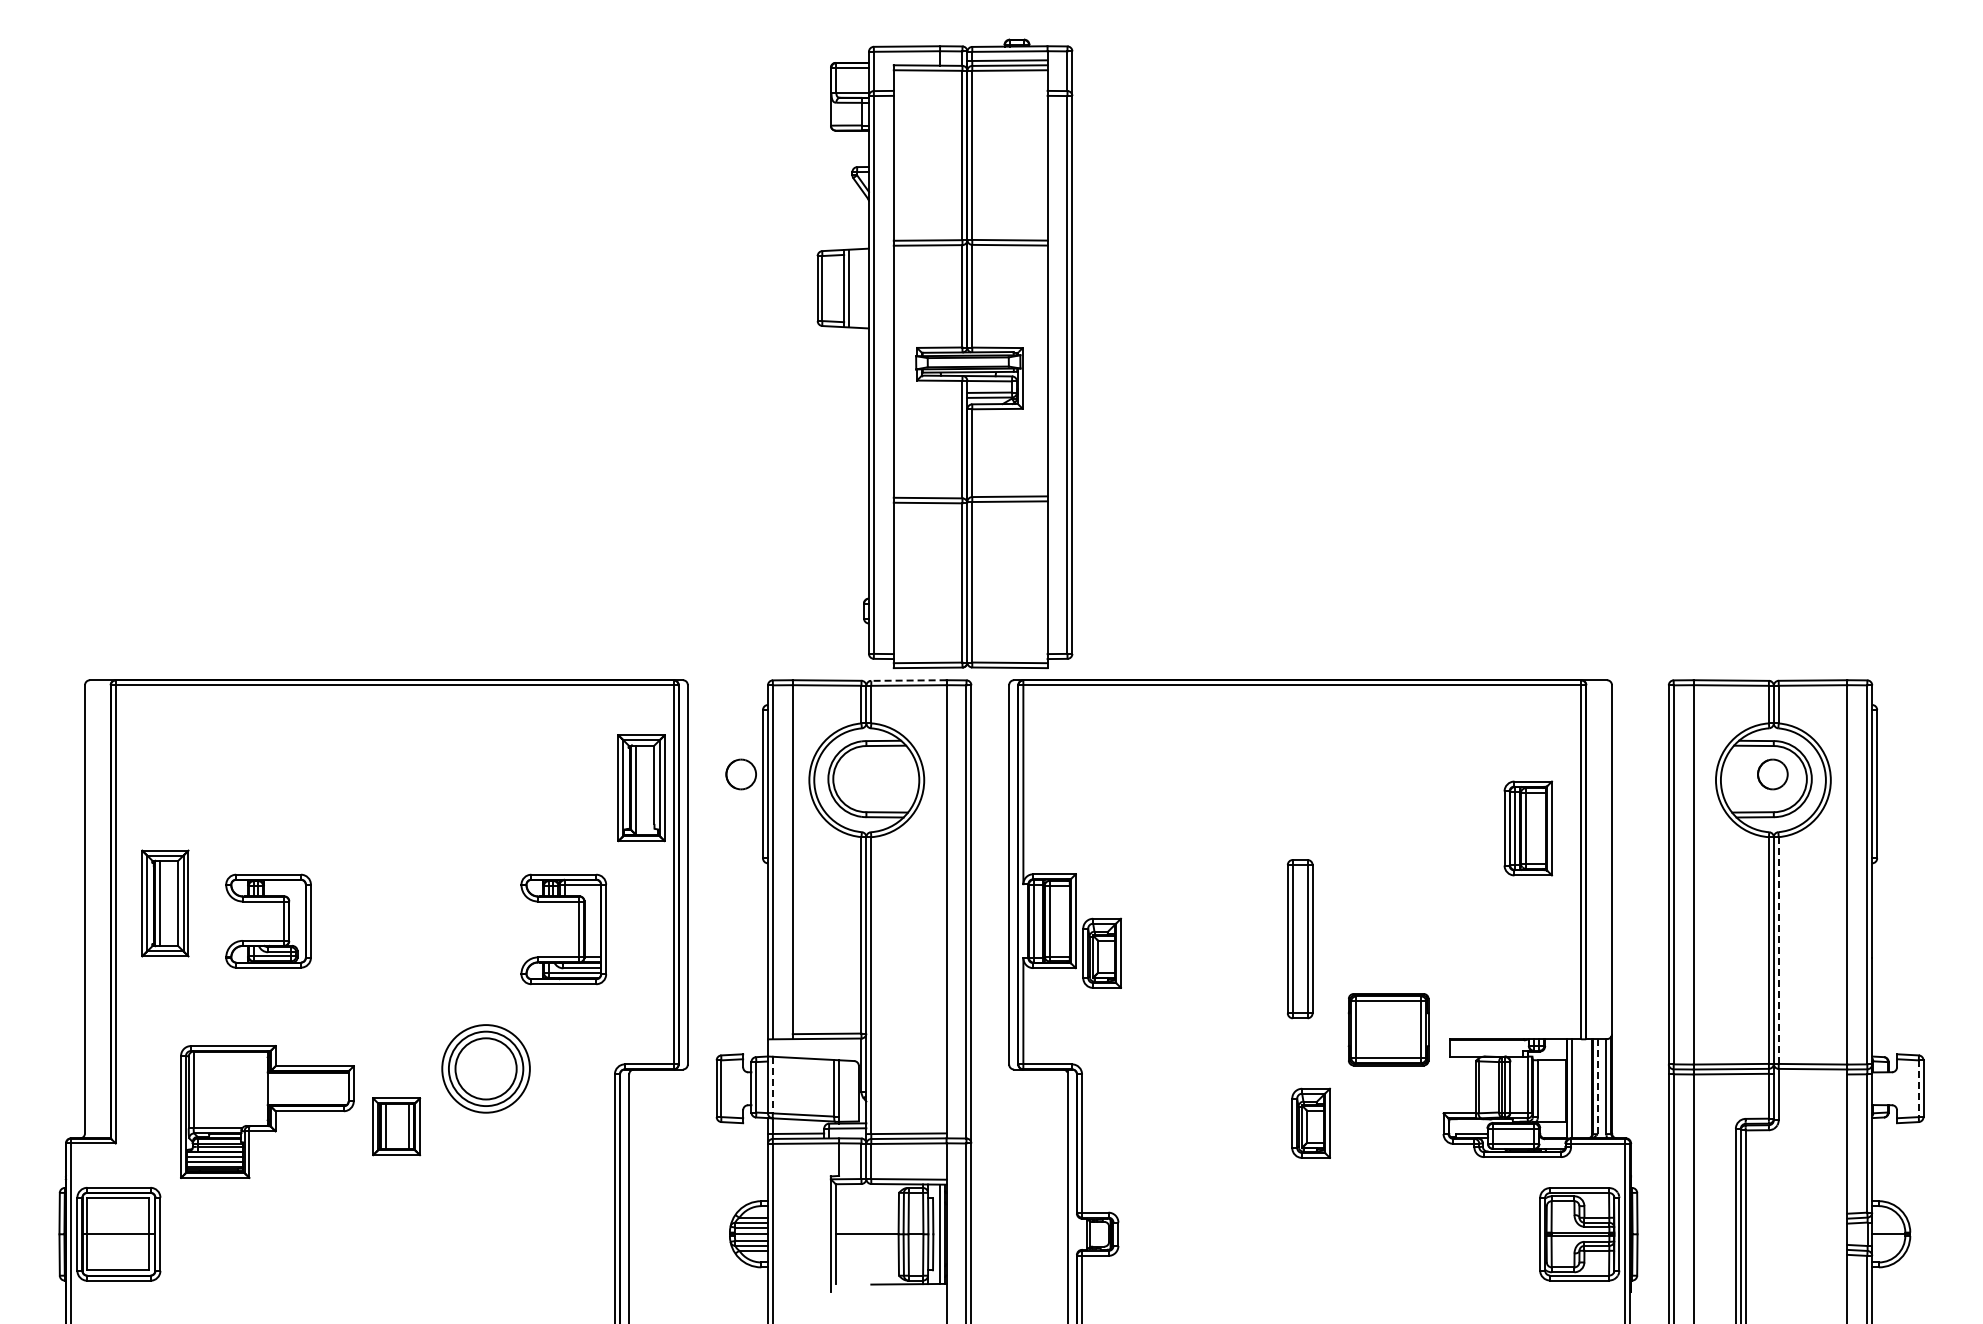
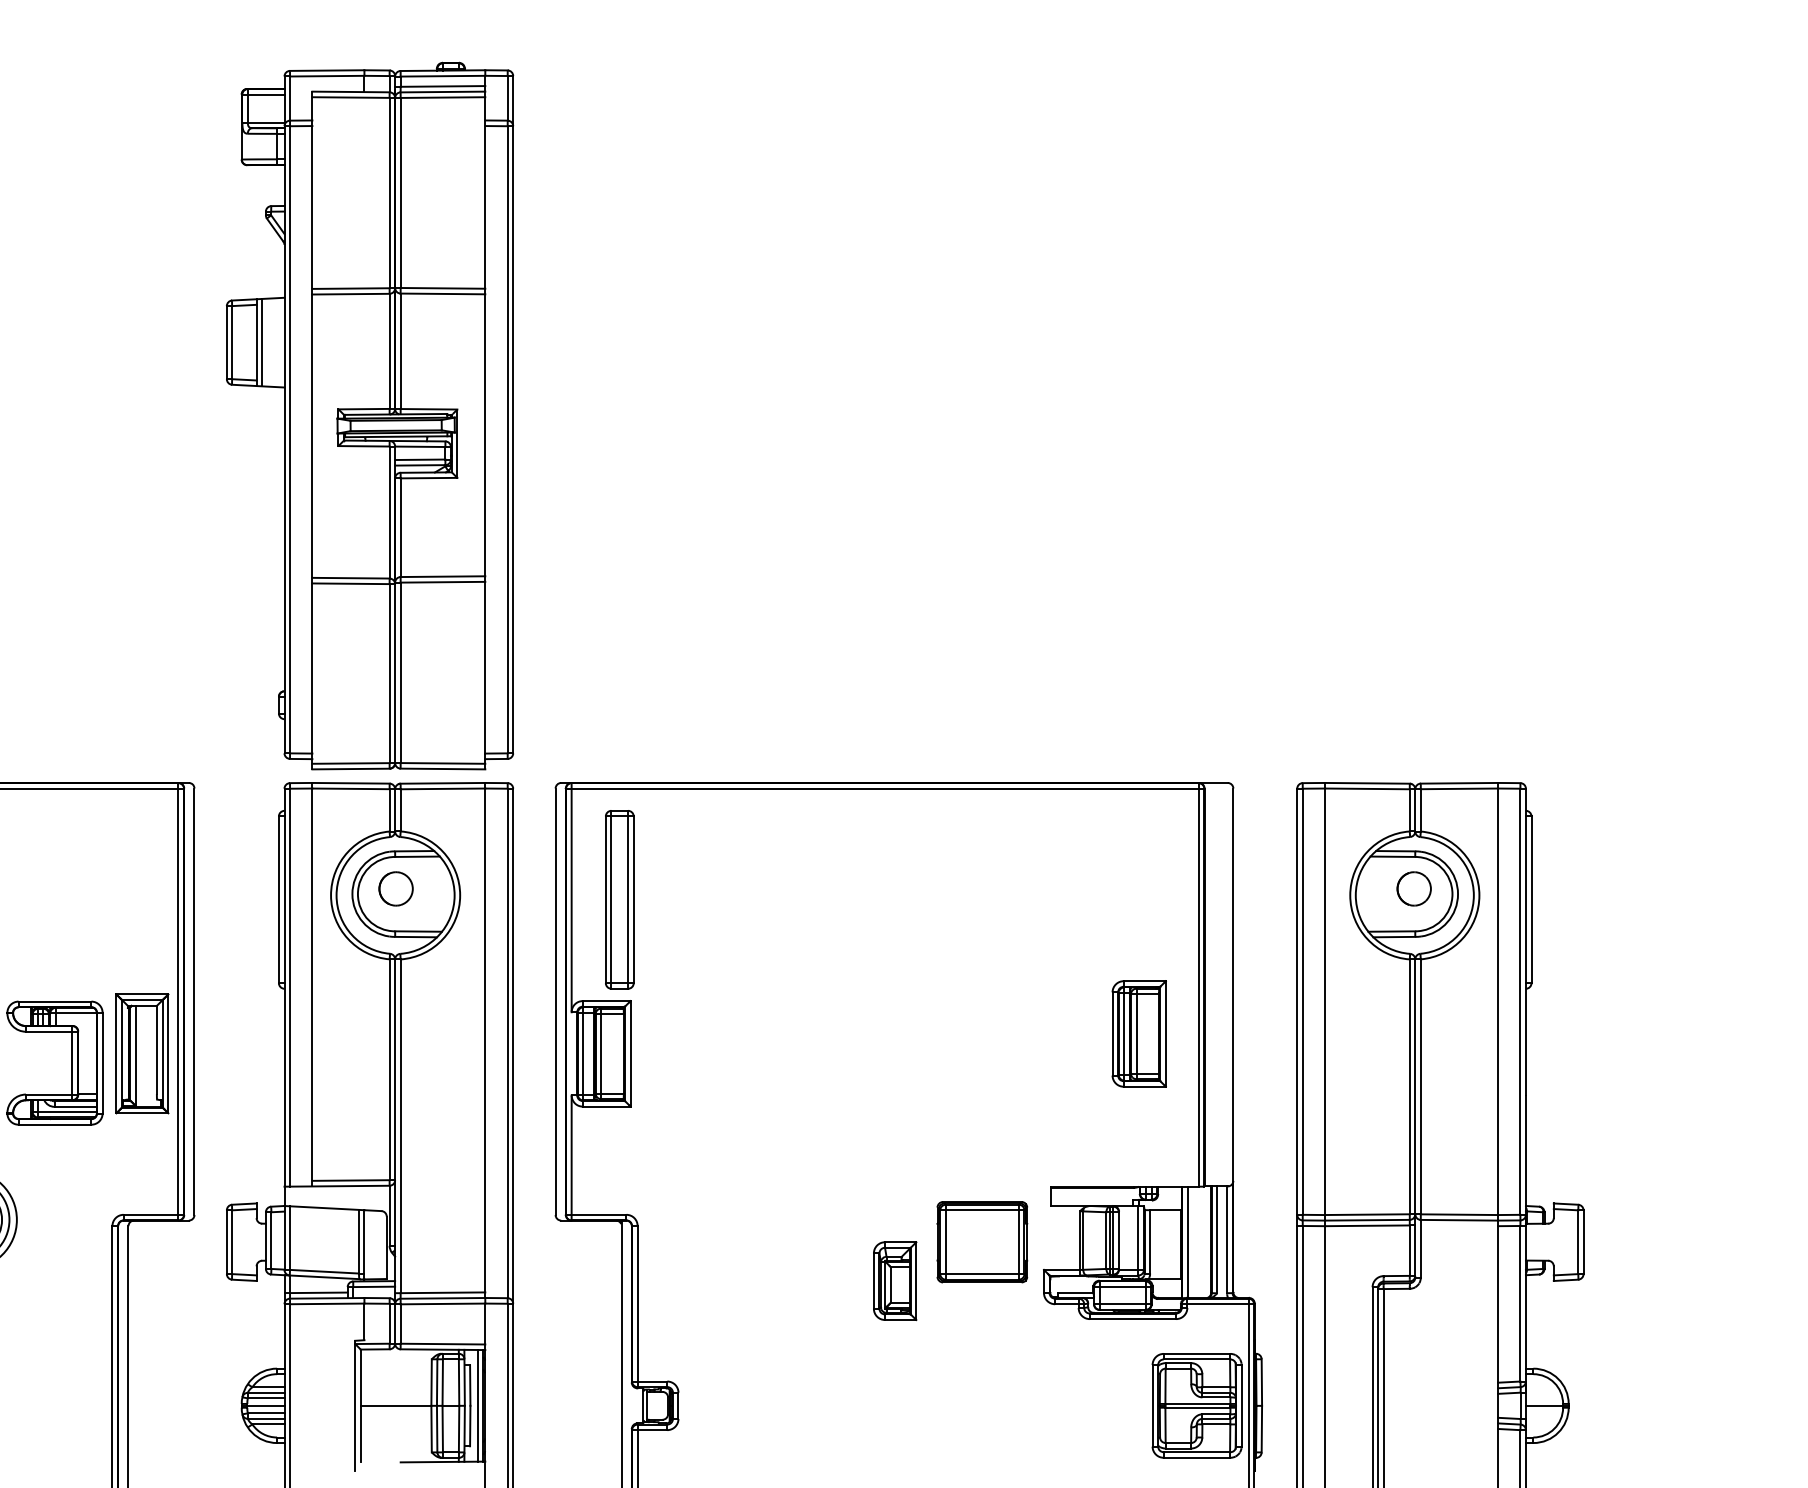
part: (944, 353) -> (369, 415), moved
line: (908, 680) -> (442, 783), dashed -> solid
part: (740, 774) -> (395, 888), moved
part: (641, 788) -> (142, 1054), moved
part: (1528, 828) -> (1139, 1033), moved
part: (1300, 939) -> (620, 900), moved
line: (1778, 951) -> (1420, 1087), dashed -> solid
part: (1101, 952) -> (659, 1089), removed
part: (1388, 1029) -> (982, 1241), moved
line: (772, 1085) -> (289, 1238), dashed -> solid
line: (1597, 1086) -> (1217, 1239), dashed -> solid
line: (1918, 1089) -> (1577, 1243), dashed -> solid

